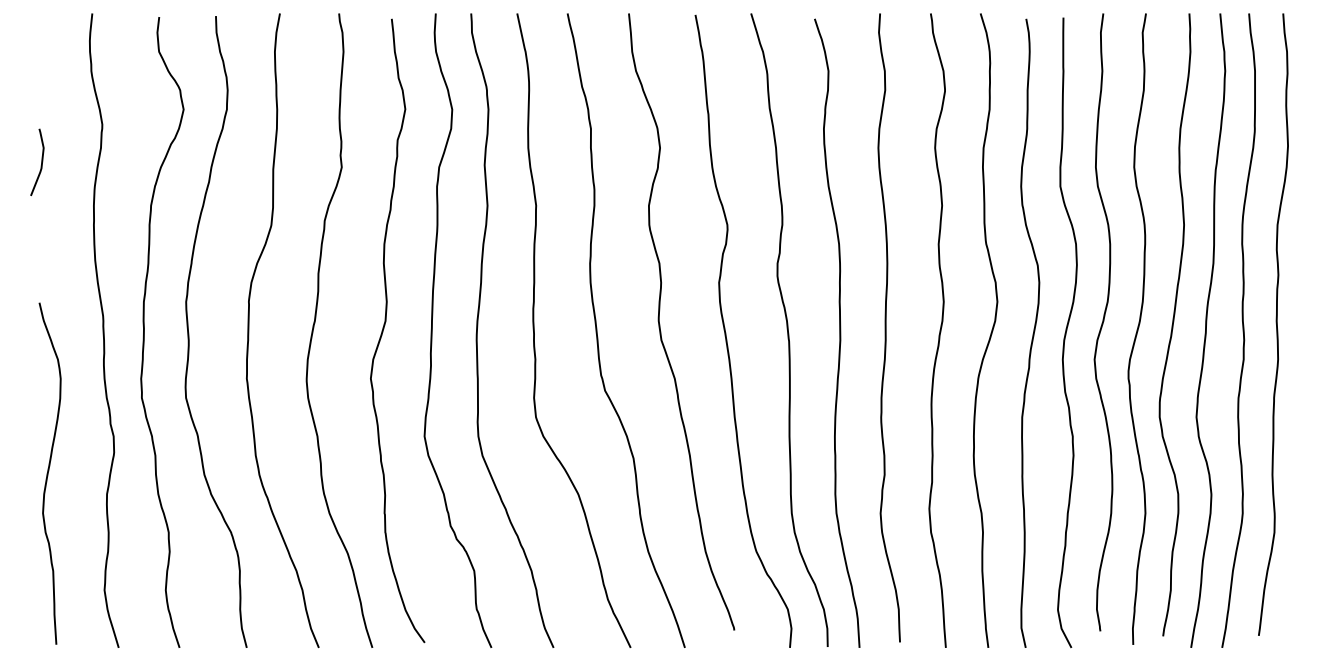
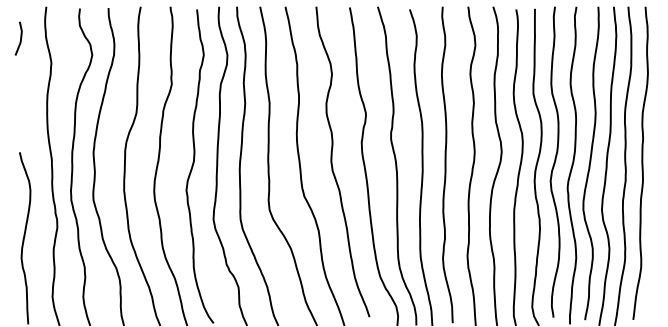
curve: (40, 162) -> (20, 38), moved

